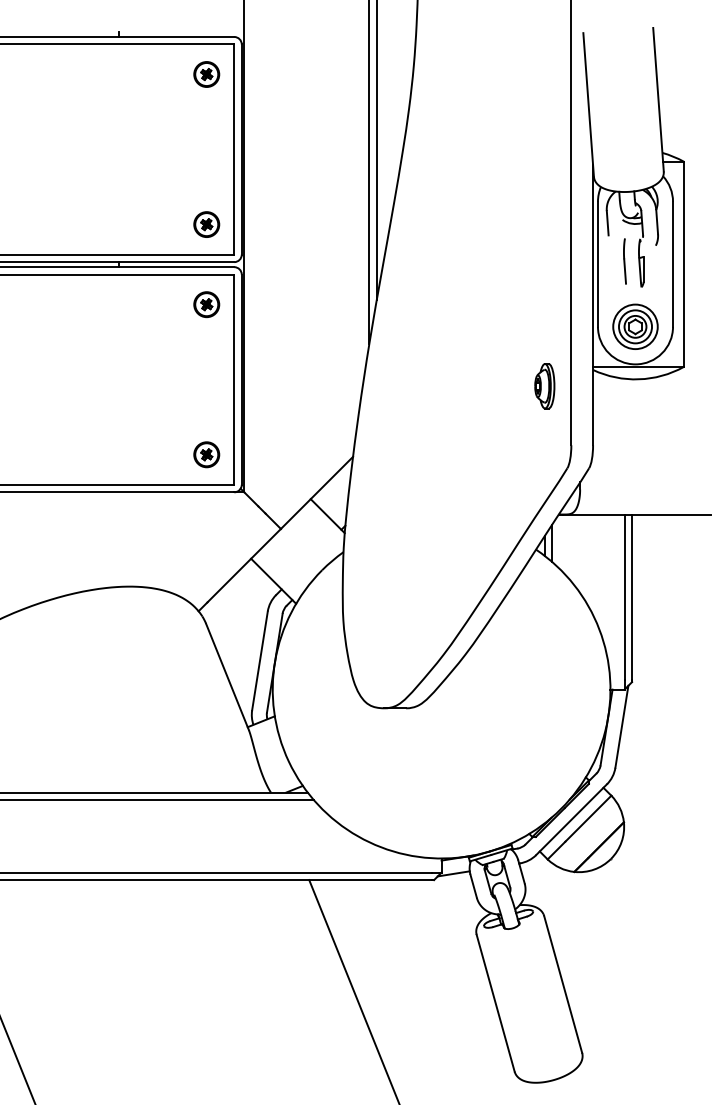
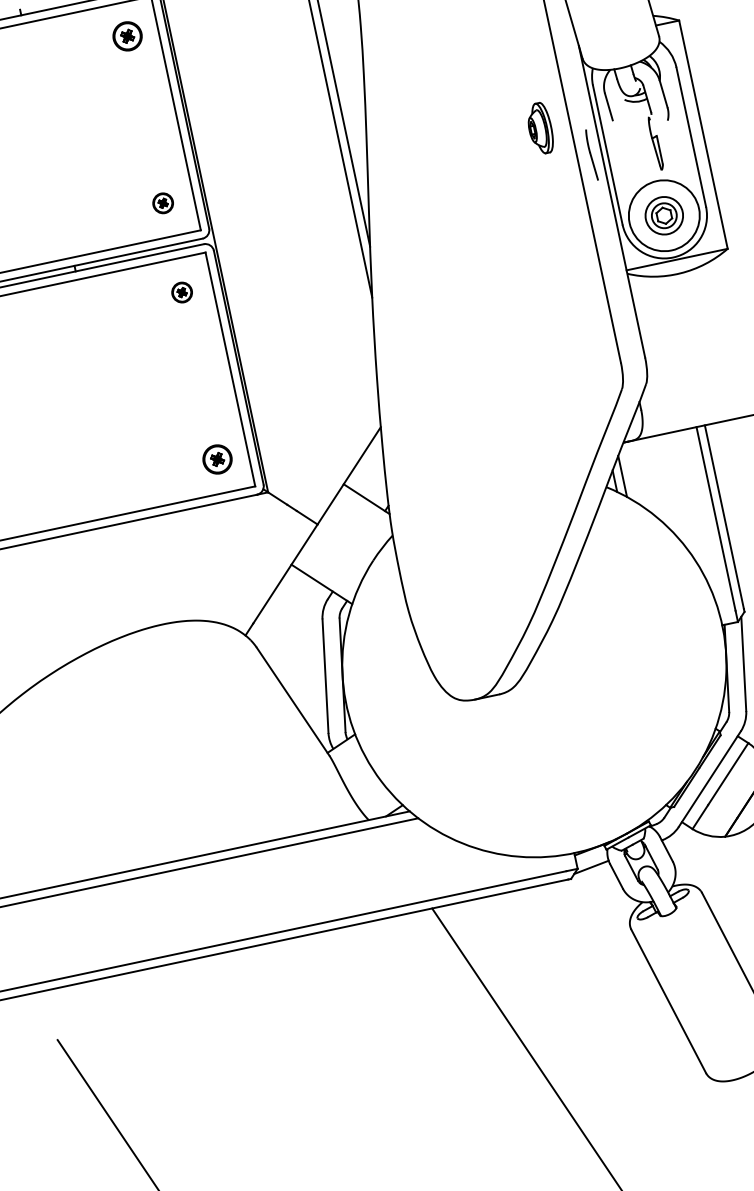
part: (206, 224) -> (162, 203), size x0.7
line: (624, 261) -> (591, 155), moved
part: (206, 304) -> (181, 292), size x0.7
circle: (635, 326) -> (664, 215), size x1.4
part: (544, 386) -> (540, 128), moved

